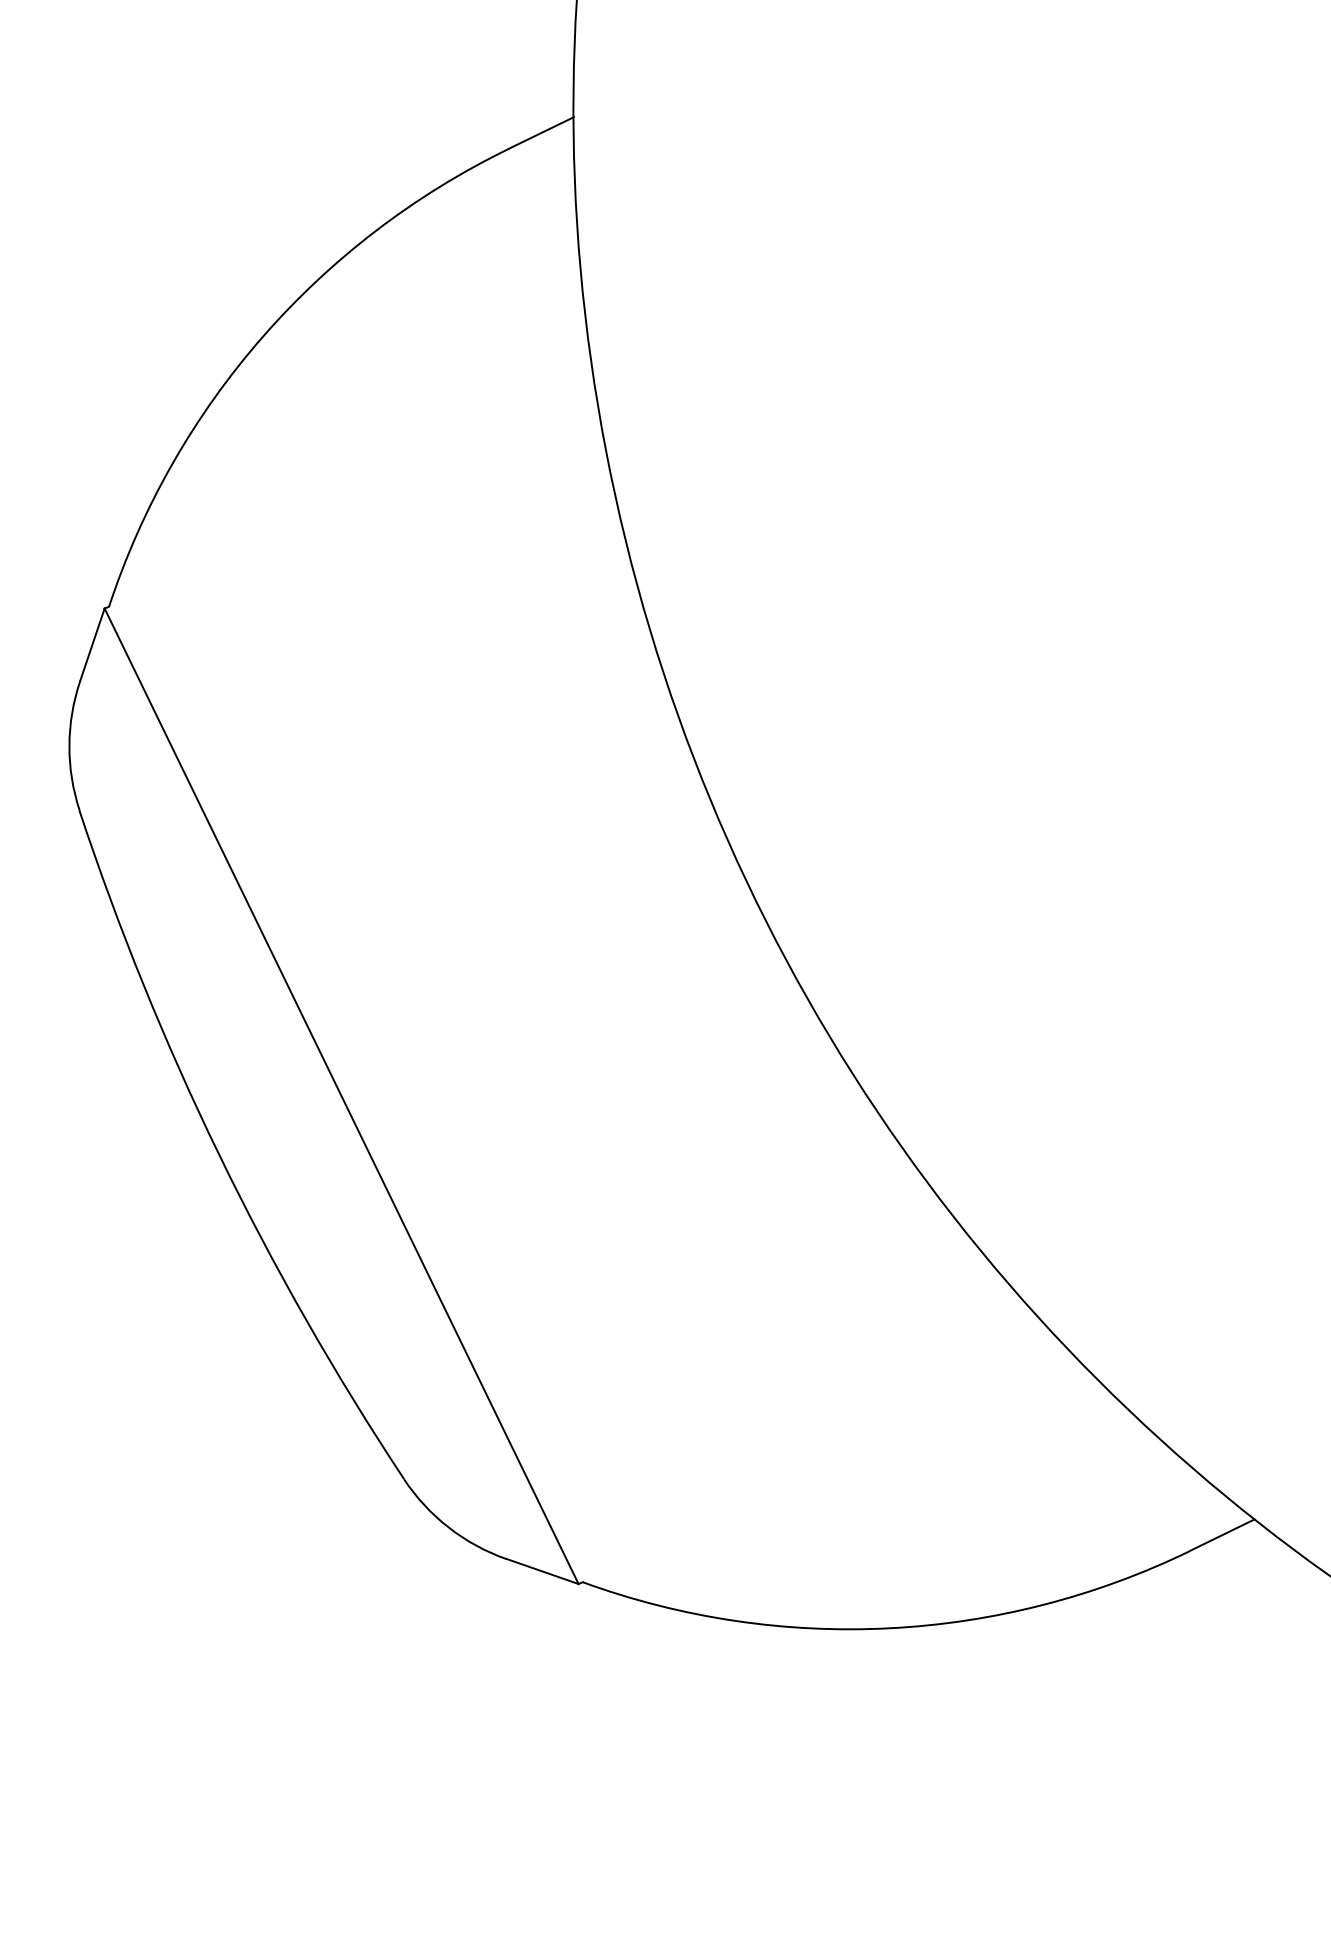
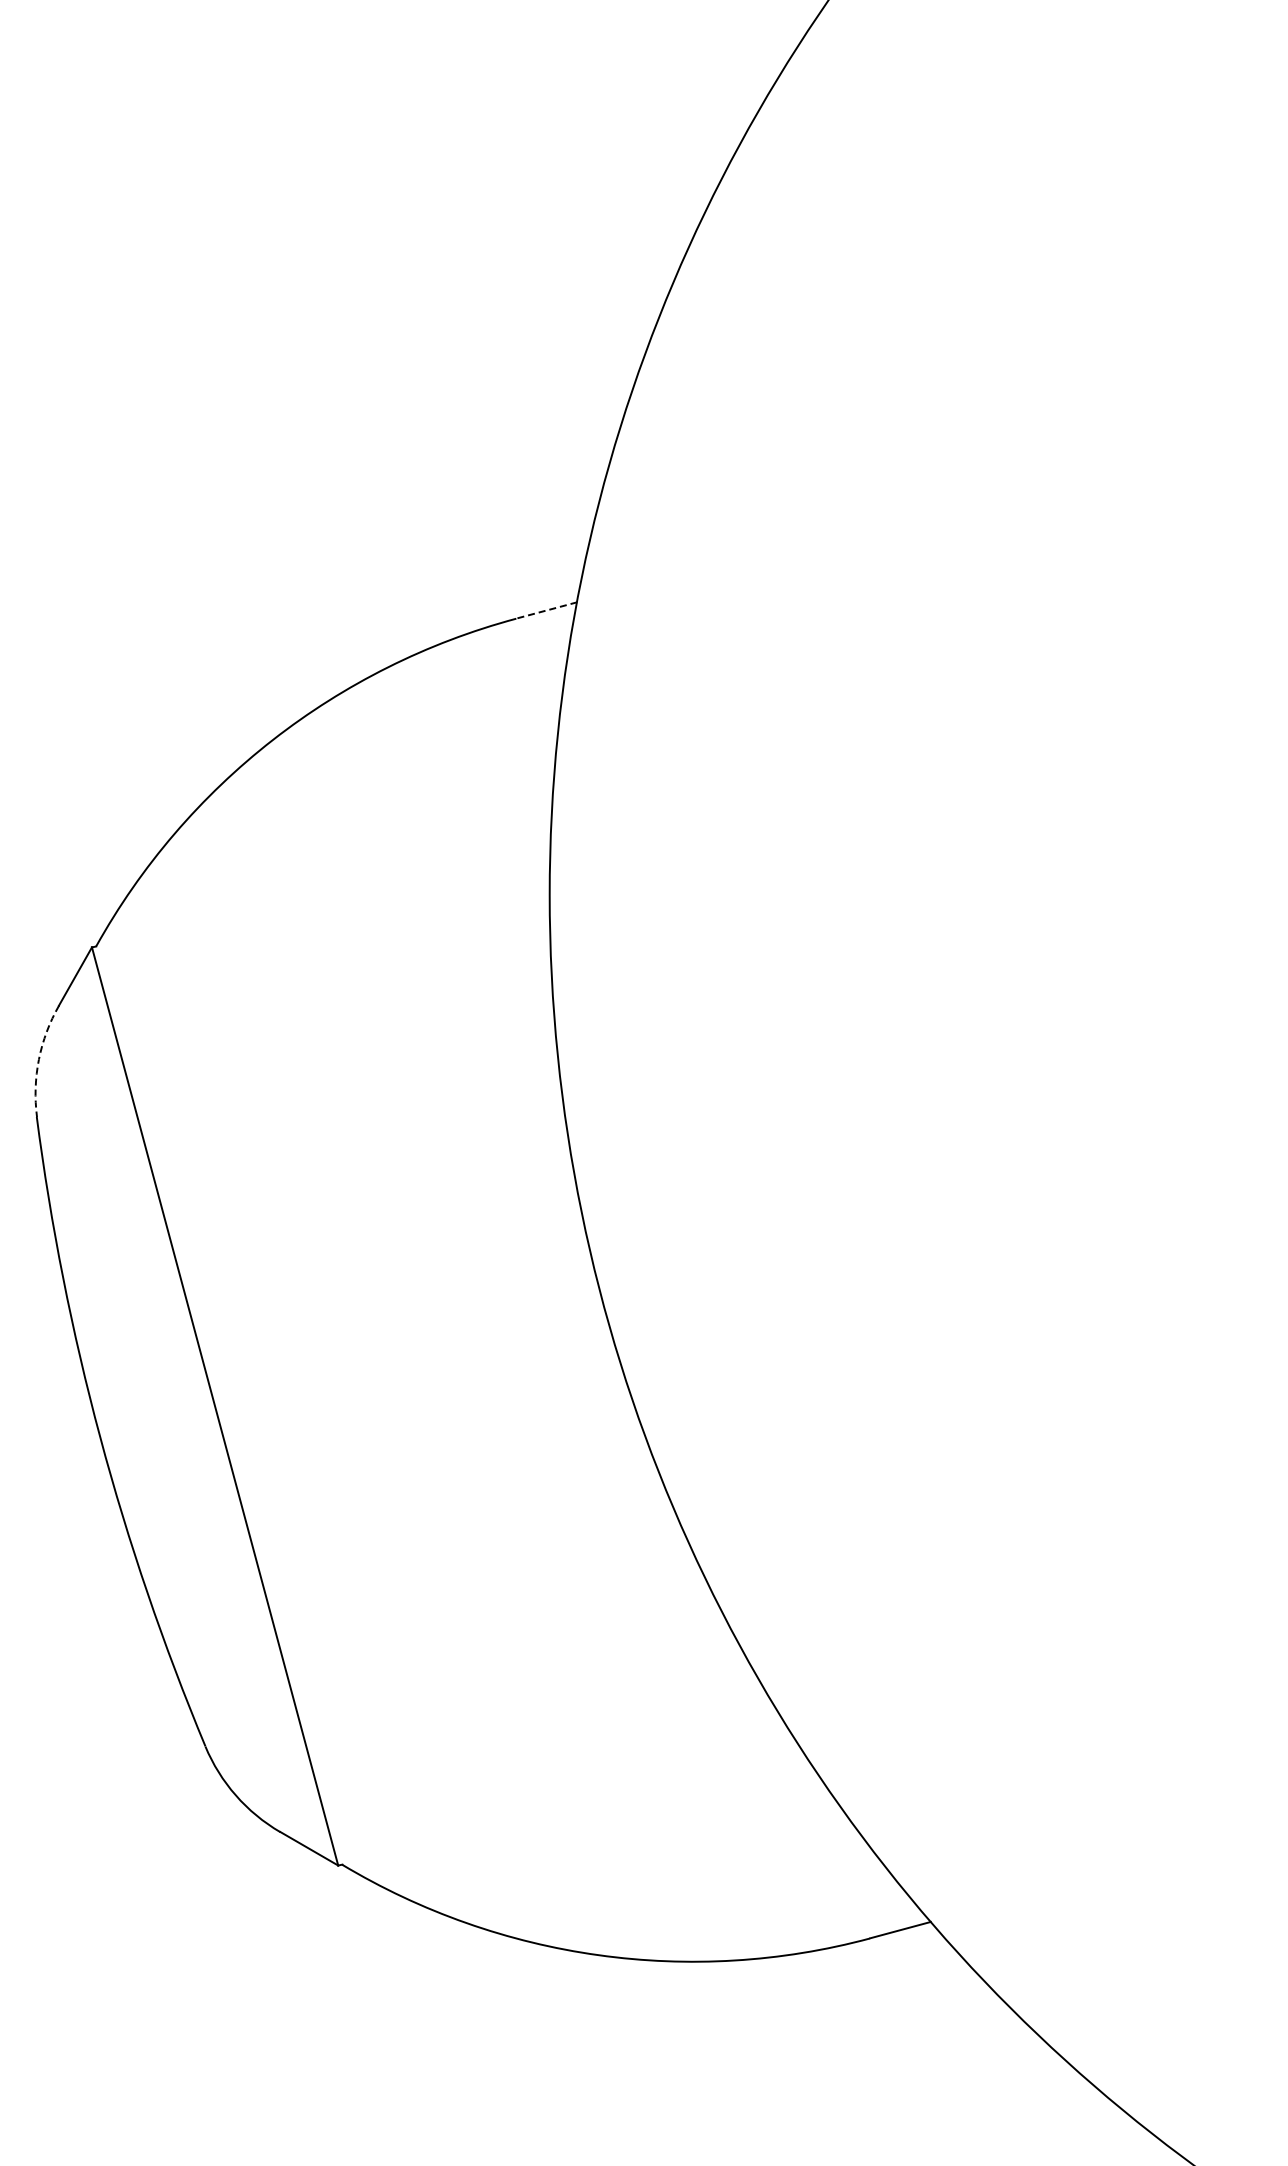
line: (541, 133) -> (546, 610), solid -> dashed
arc: (68, 745) -> (38, 1059), solid -> dashed

